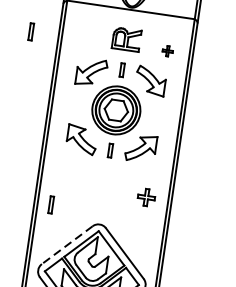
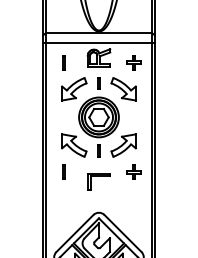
line: (128, 21) -> (98, 43), added
line: (30, 30) -> (63, 62), moved
part: (167, 50) -> (133, 62), size x1.67
part: (104, 187) -> (98, 181), added
part: (145, 196) -> (133, 171), moved
line: (50, 204) -> (63, 171), moved
line: (66, 245) -> (74, 233), dashed -> solid

